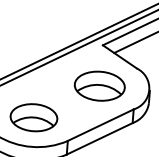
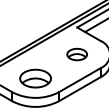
part: (98, 86) -> (76, 54), size x0.6

